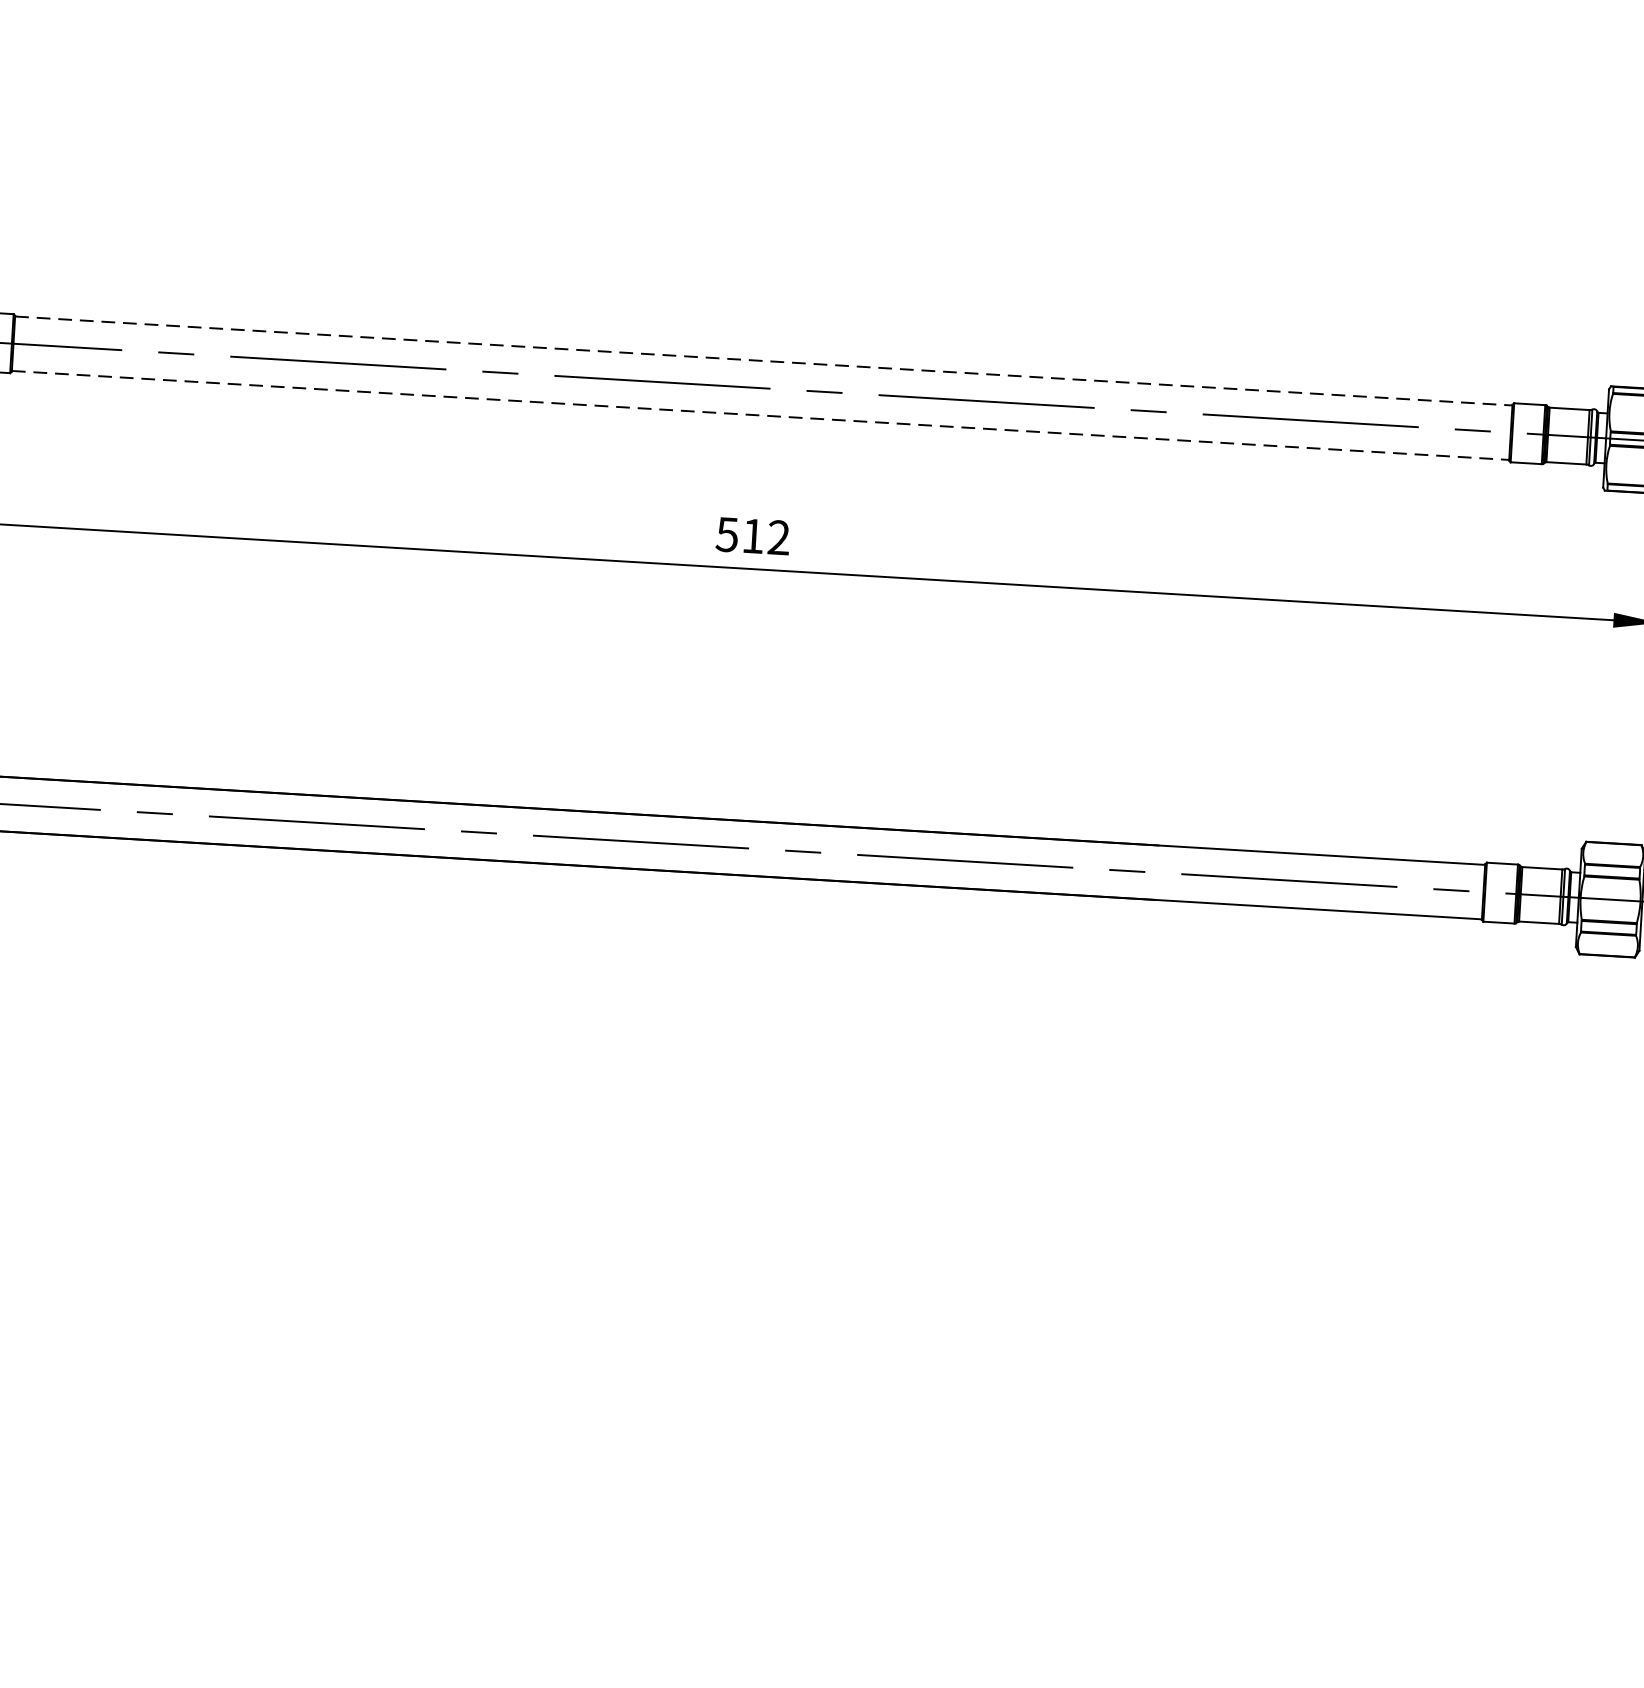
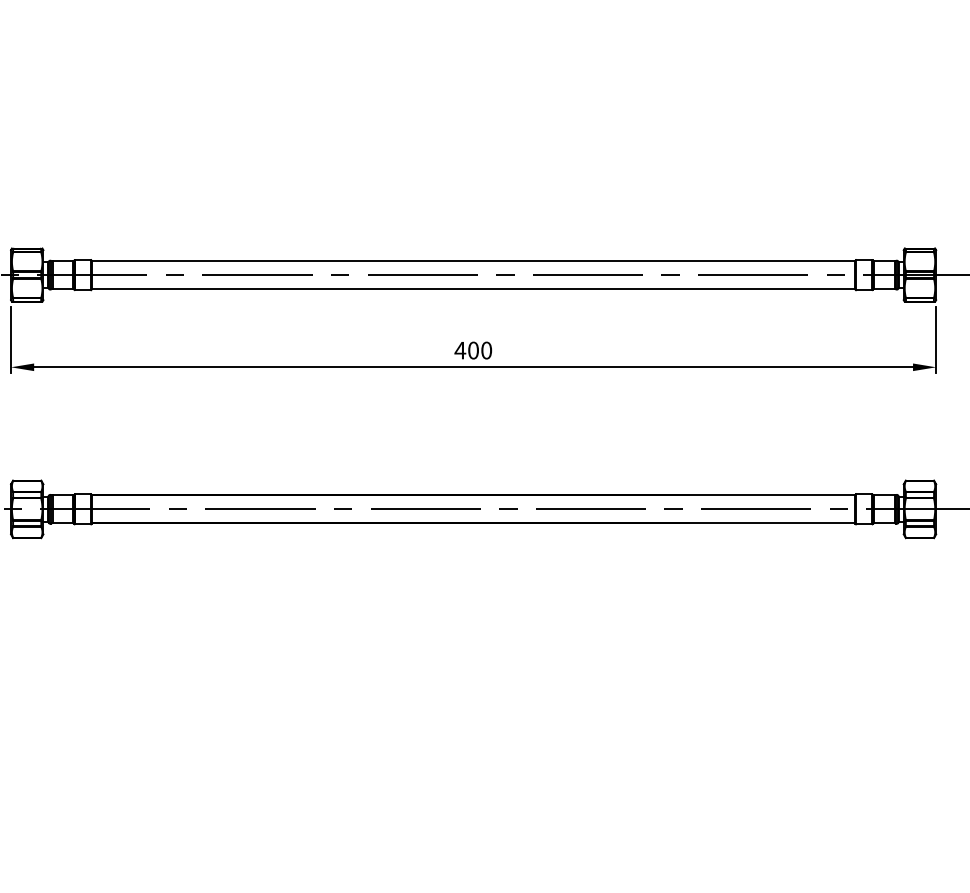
line: (763, 361) -> (473, 261), dashed -> solid
line: (760, 416) -> (473, 289), dashed -> solid
text: (753, 536) -> (473, 350), 512 -> 400

